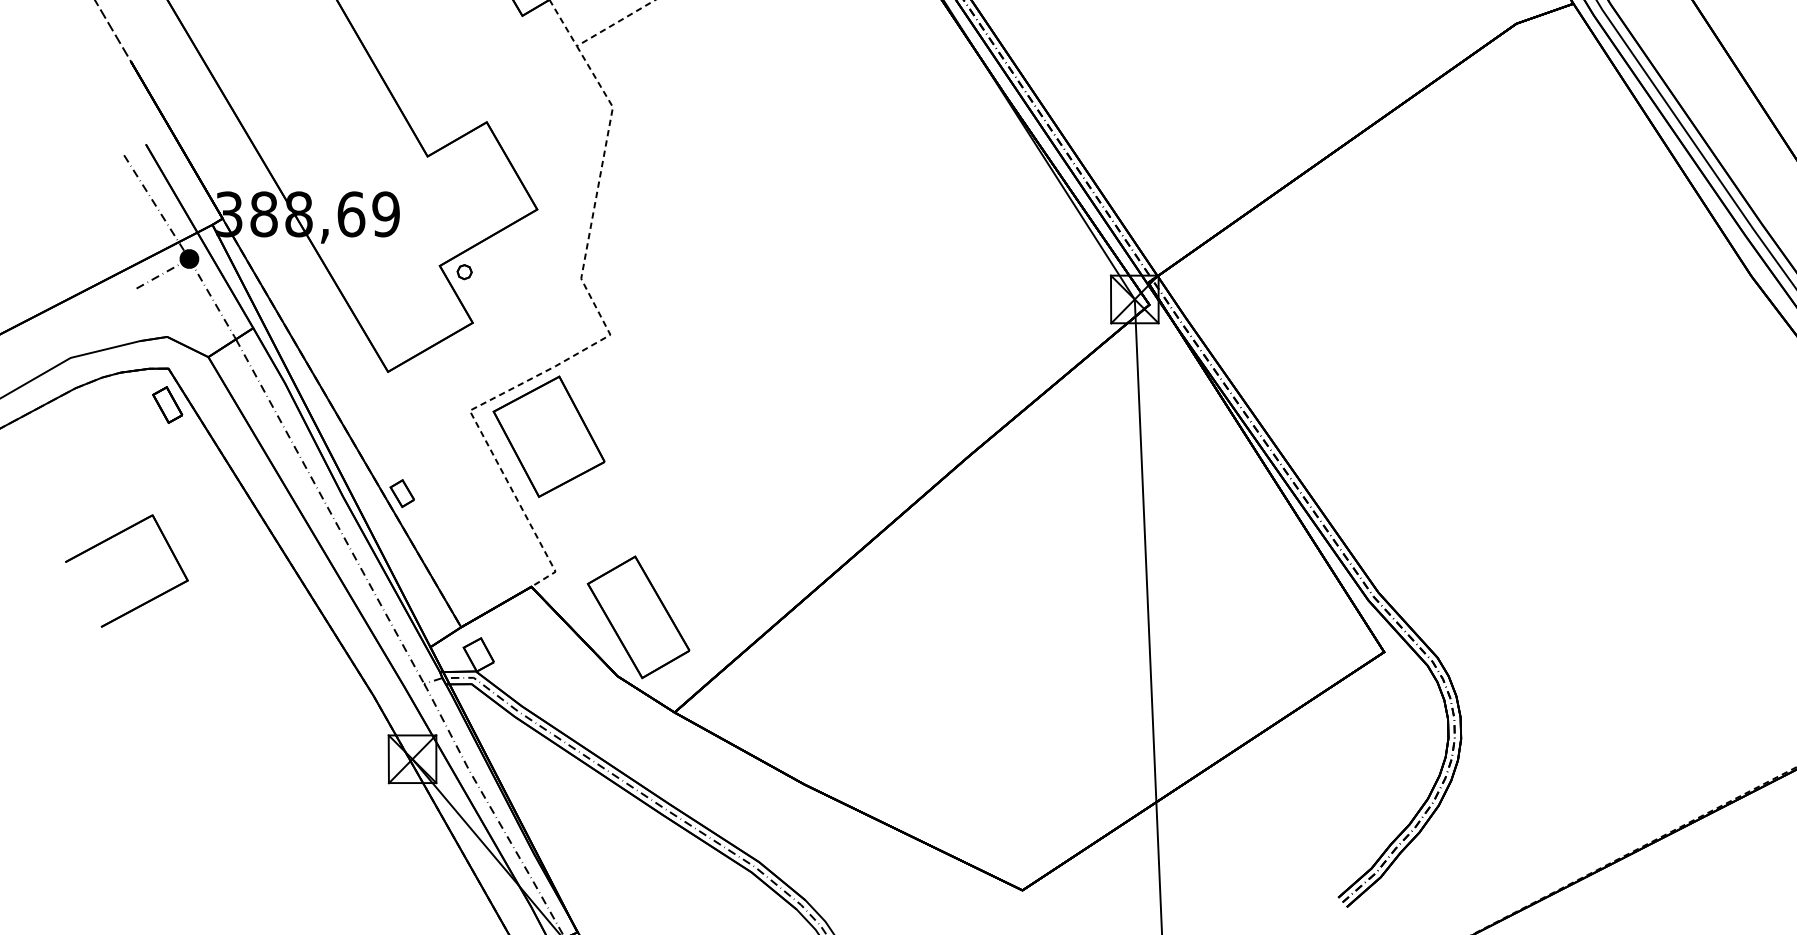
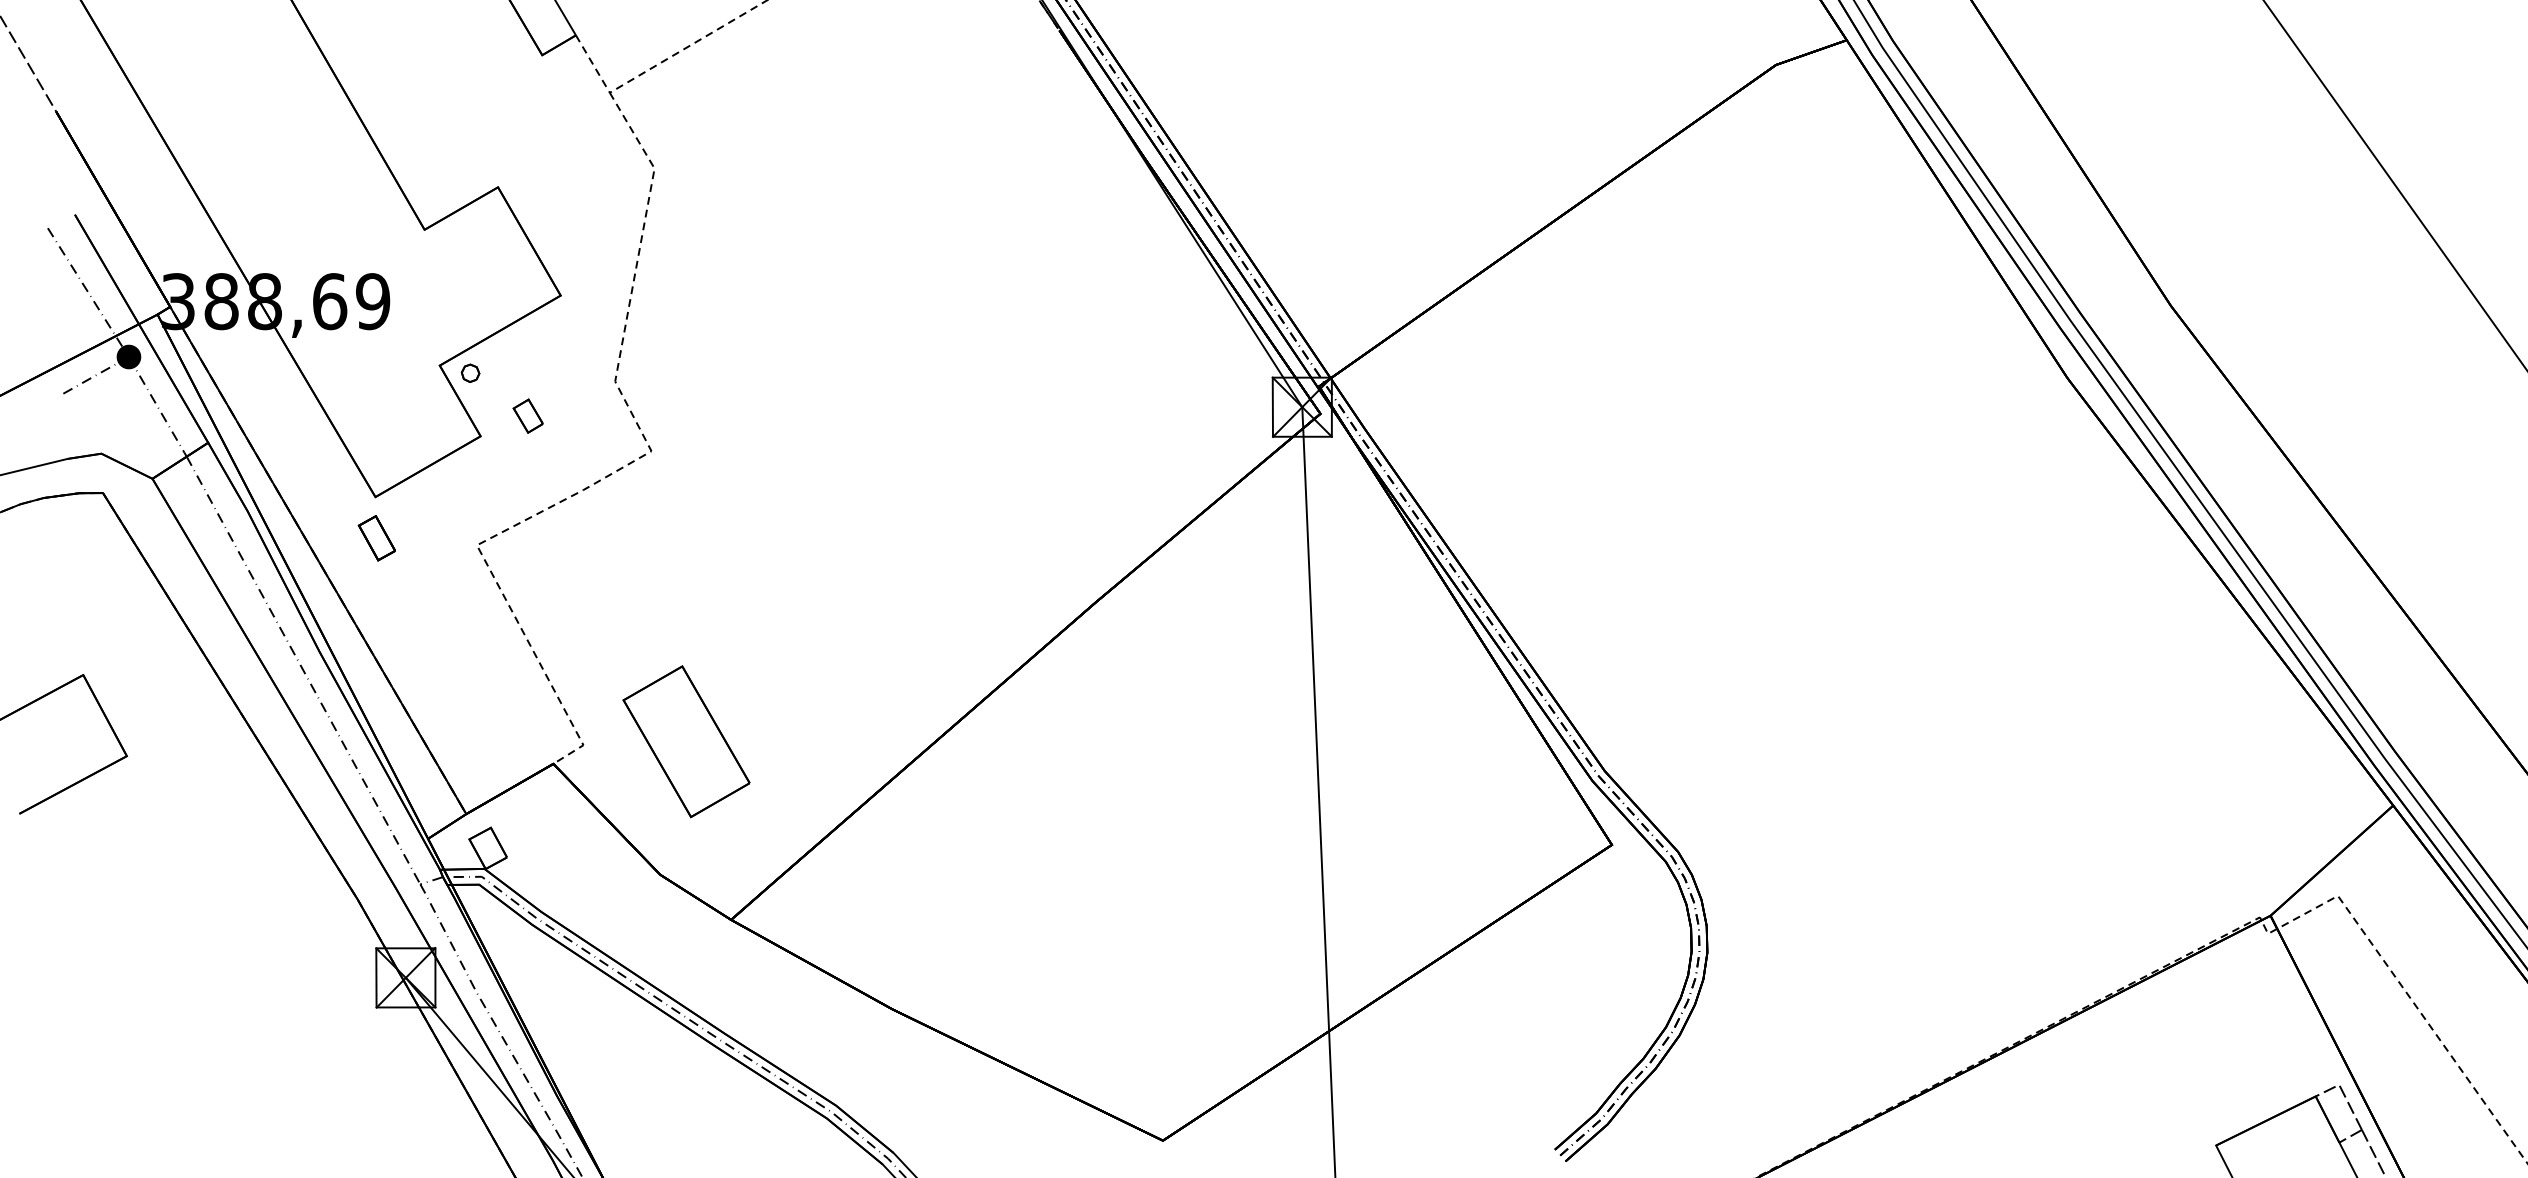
part: (167, 405) -> (376, 538), moved
part: (549, 436) -> (575, 577), removed
part: (401, 493) -> (527, 415), moved
part: (638, 617) -> (686, 741), moved

